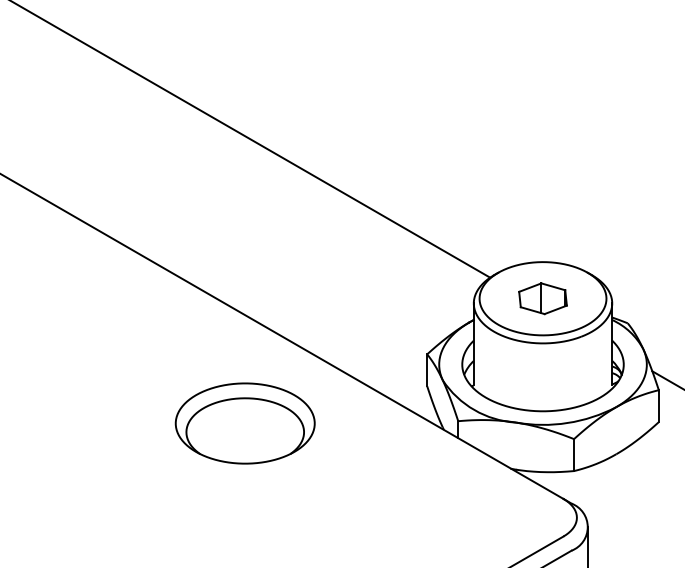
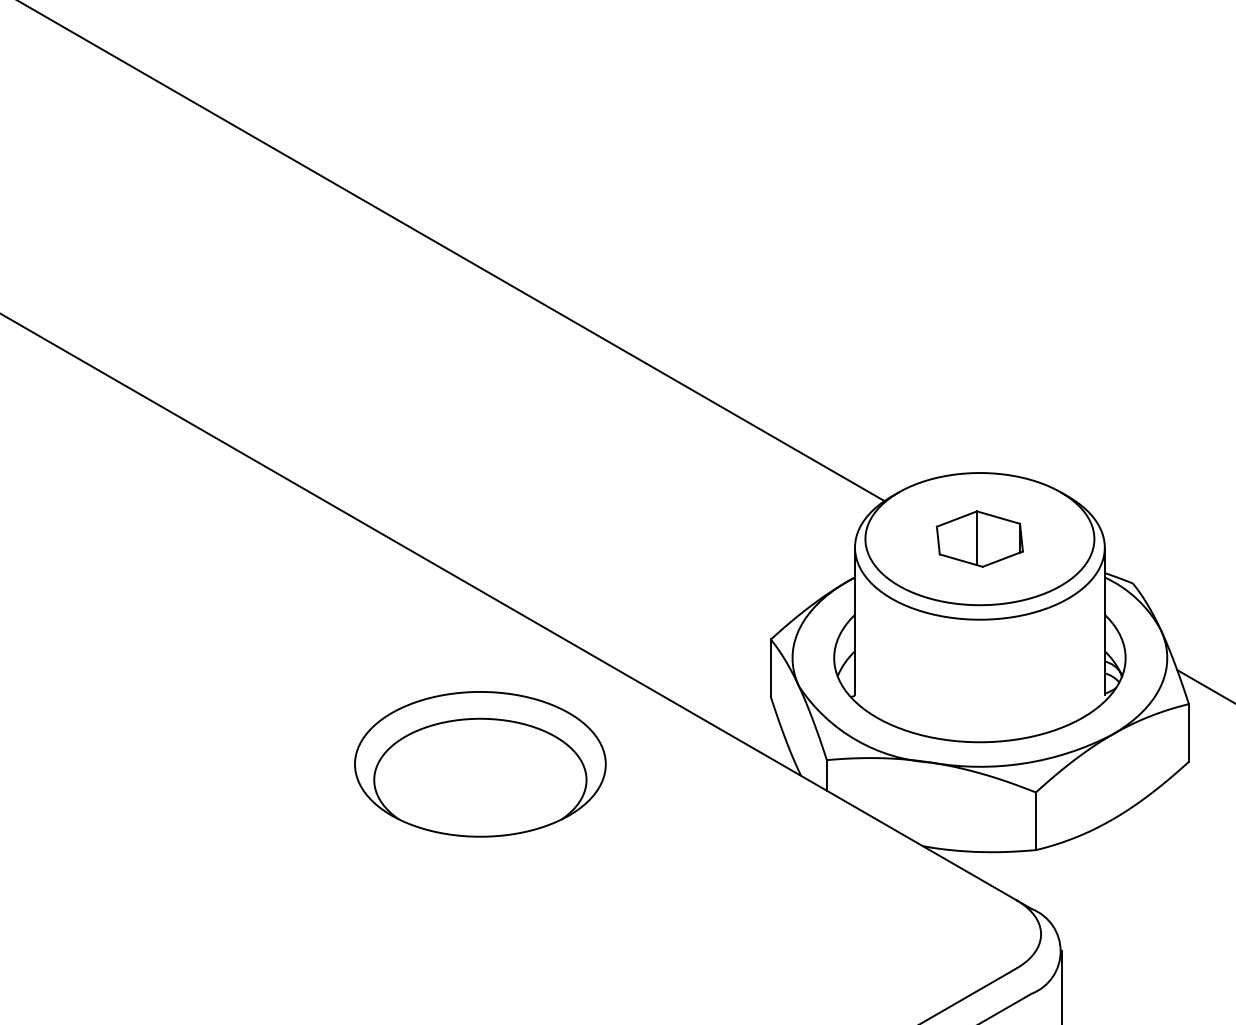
part: (244, 423) -> (479, 764), moved

